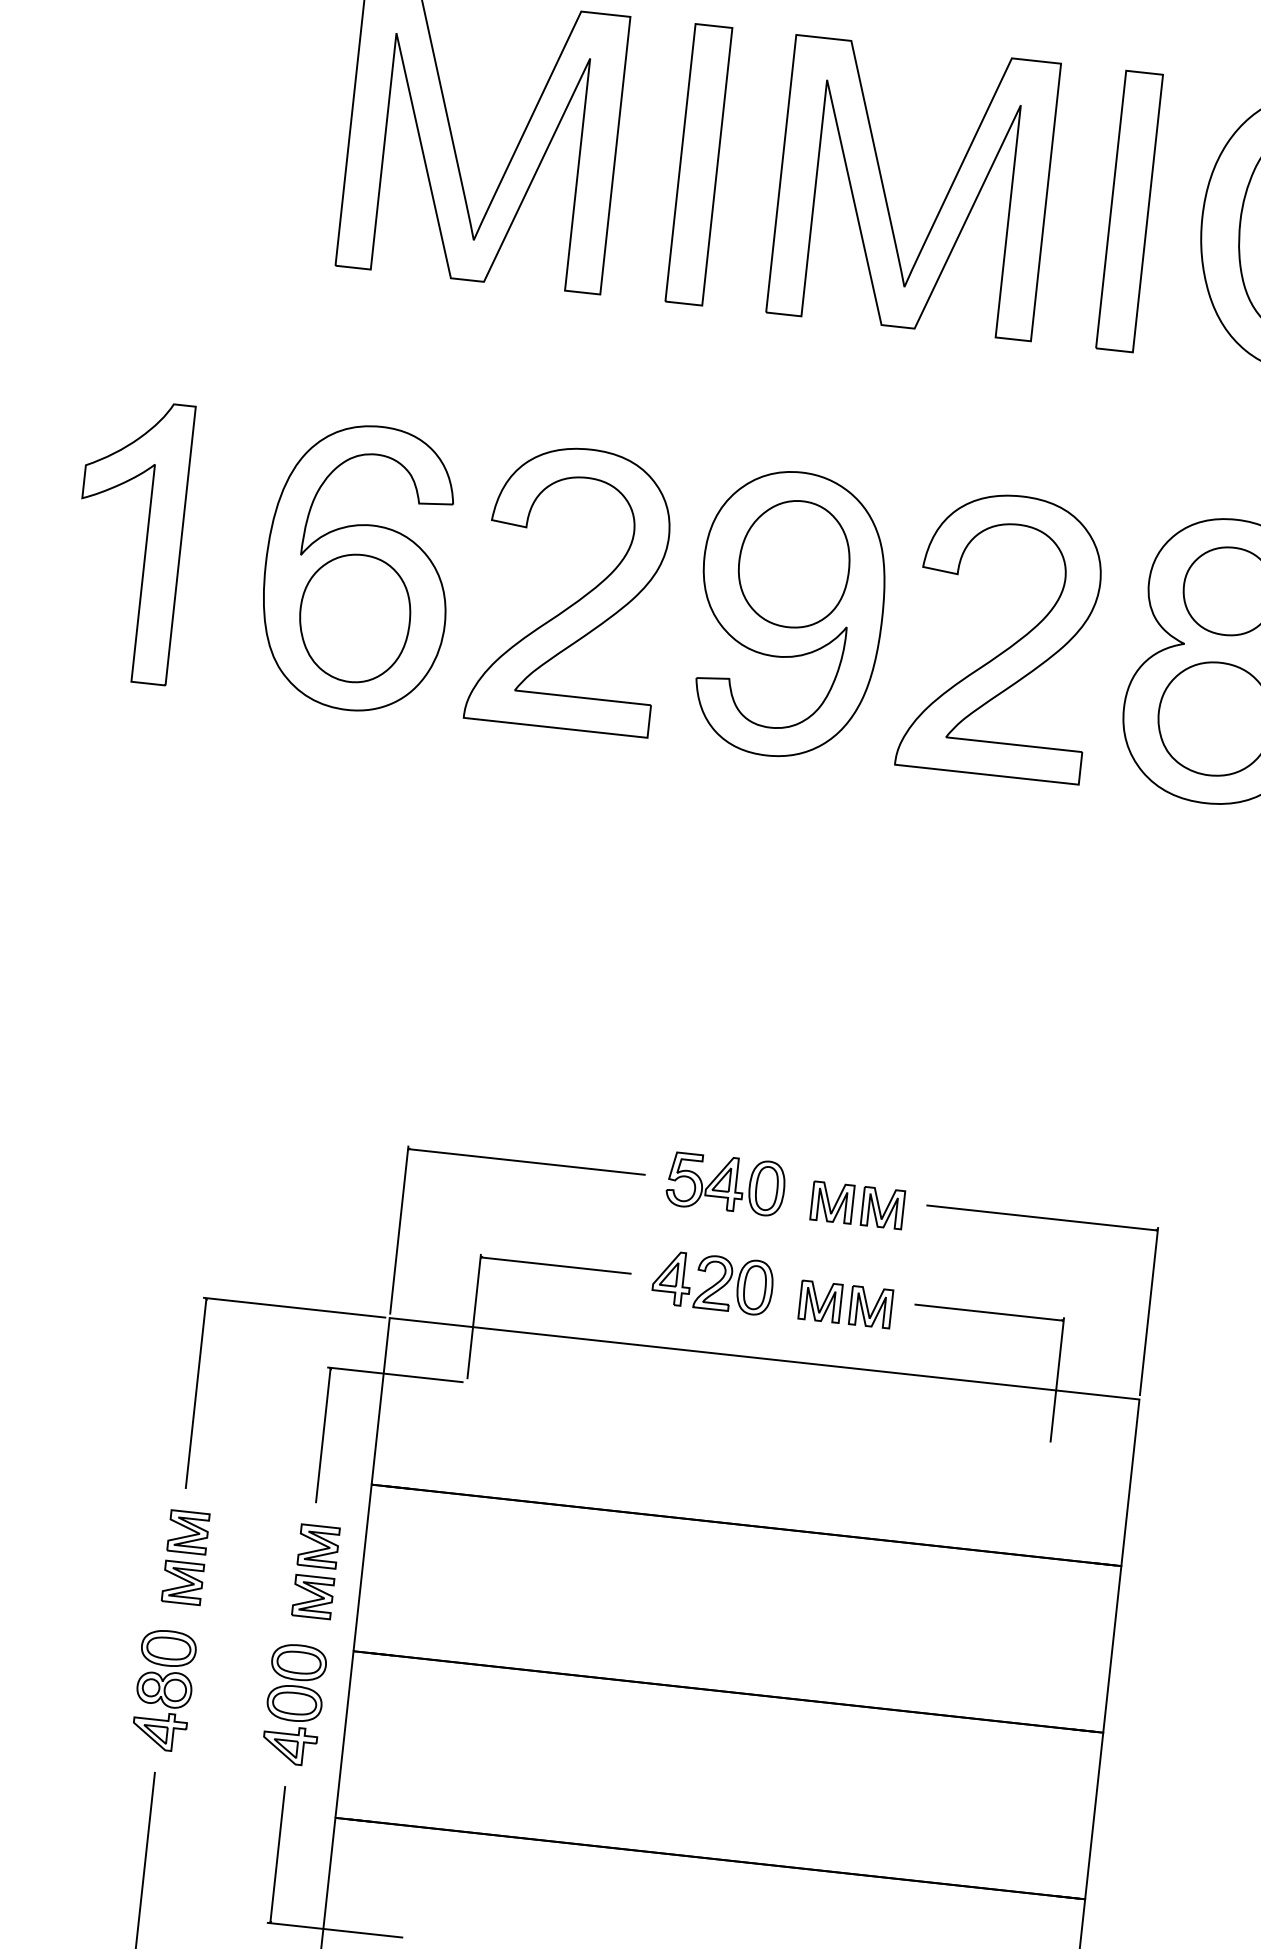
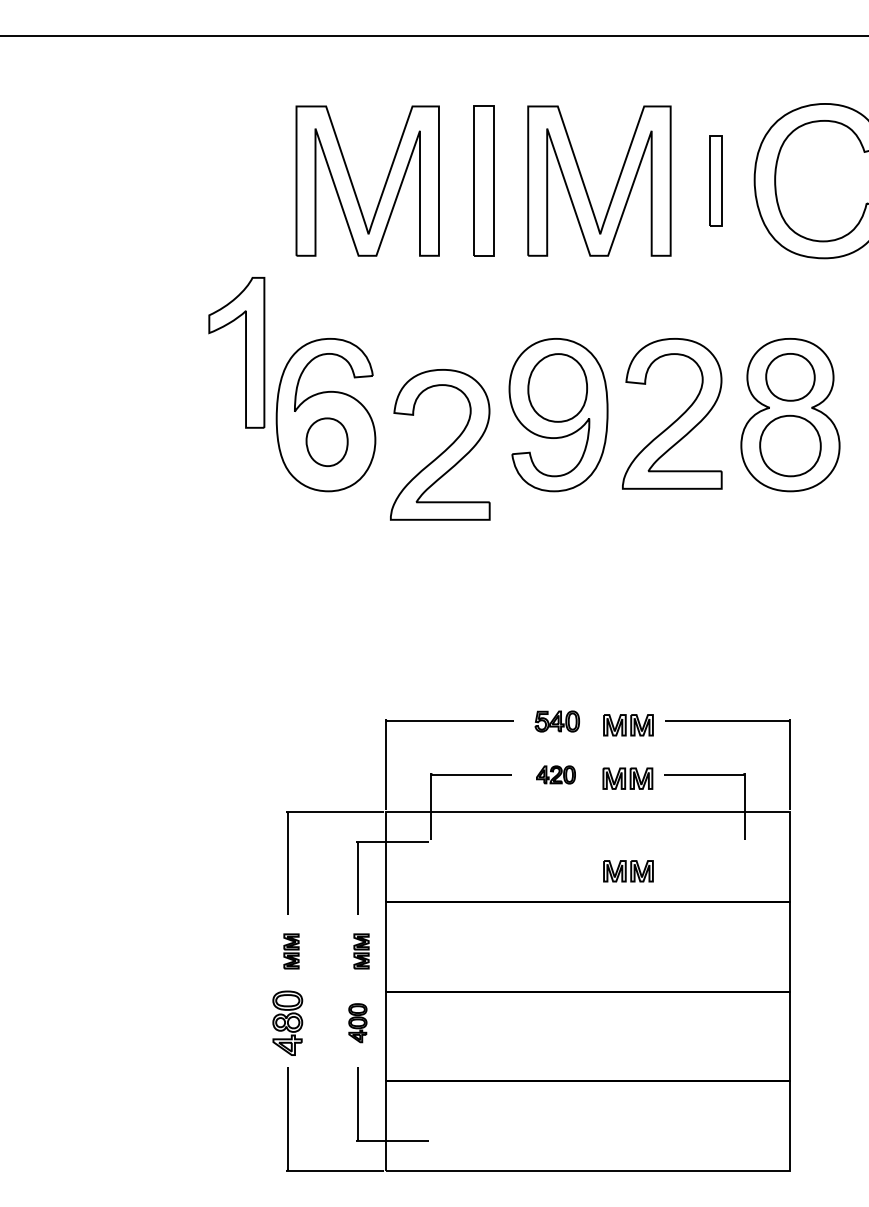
part: (1129, 210) -> (715, 180), size x0.6
part: (145, 541) -> (245, 352), moved
part: (579, 598) -> (445, 449), moved
part: (353, 618) -> (326, 442), size x0.7
part: (726, 1183) -> (557, 721), size x0.7
part: (712, 1282) -> (555, 774), size x0.6
part: (828, 1477) -> (628, 871), added
part: (185, 1557) -> (291, 951), size x0.7
part: (315, 1571) -> (361, 951), size x0.7
part: (294, 1703) -> (357, 1022), size x0.6

